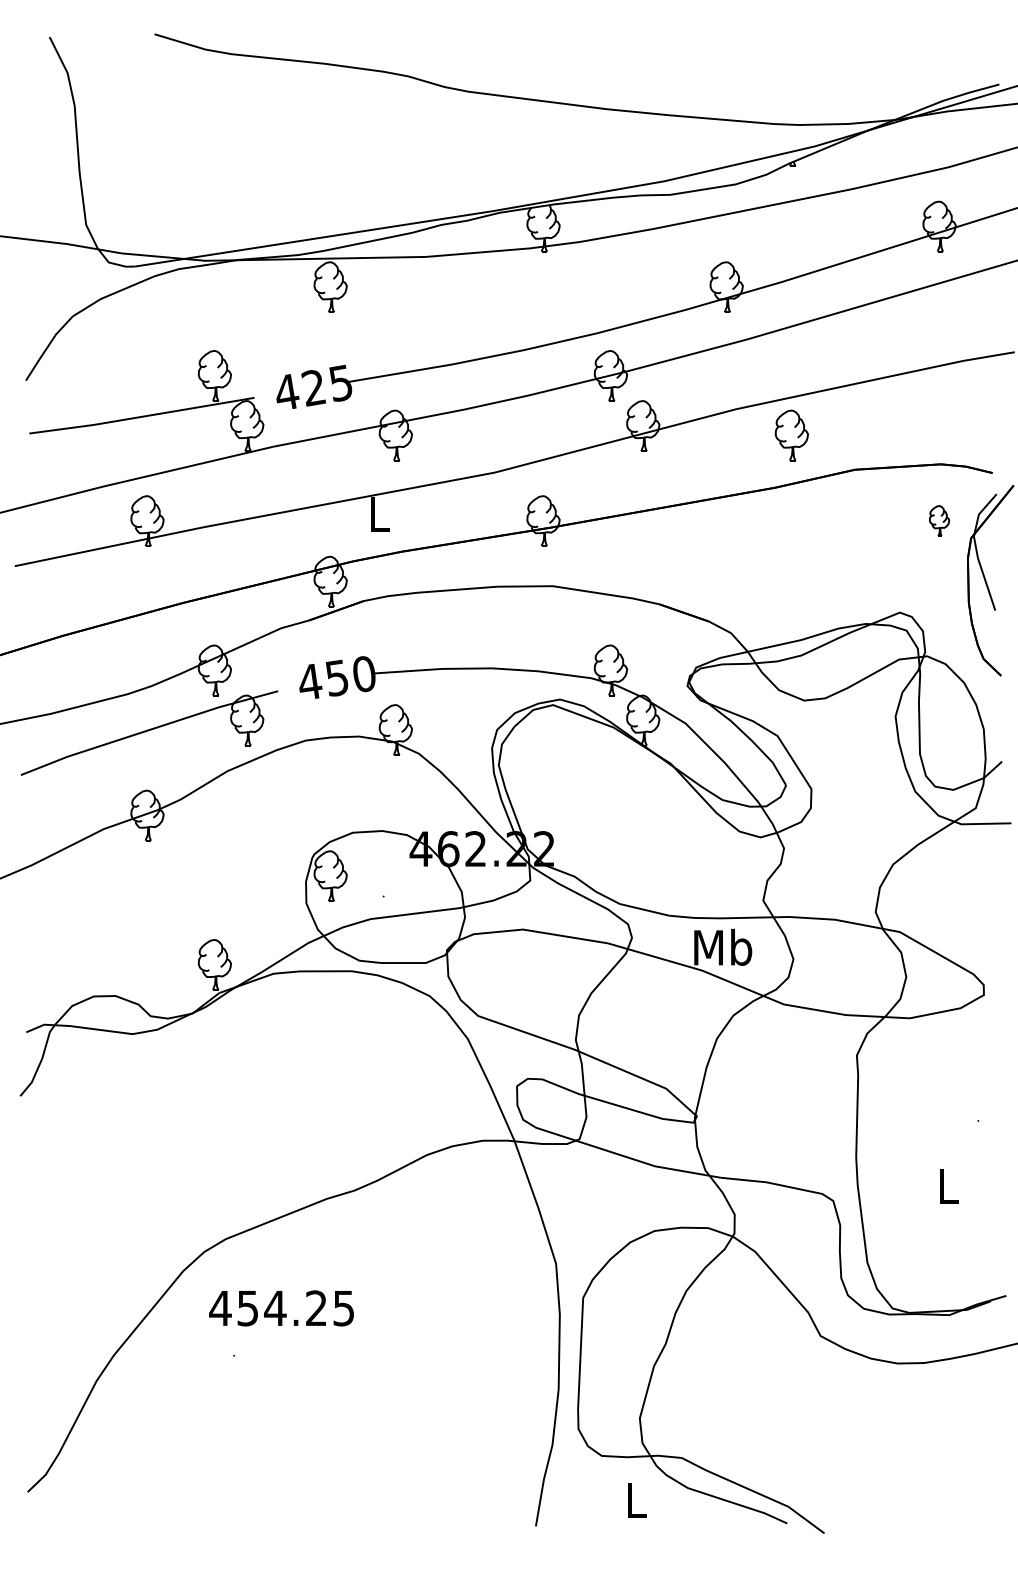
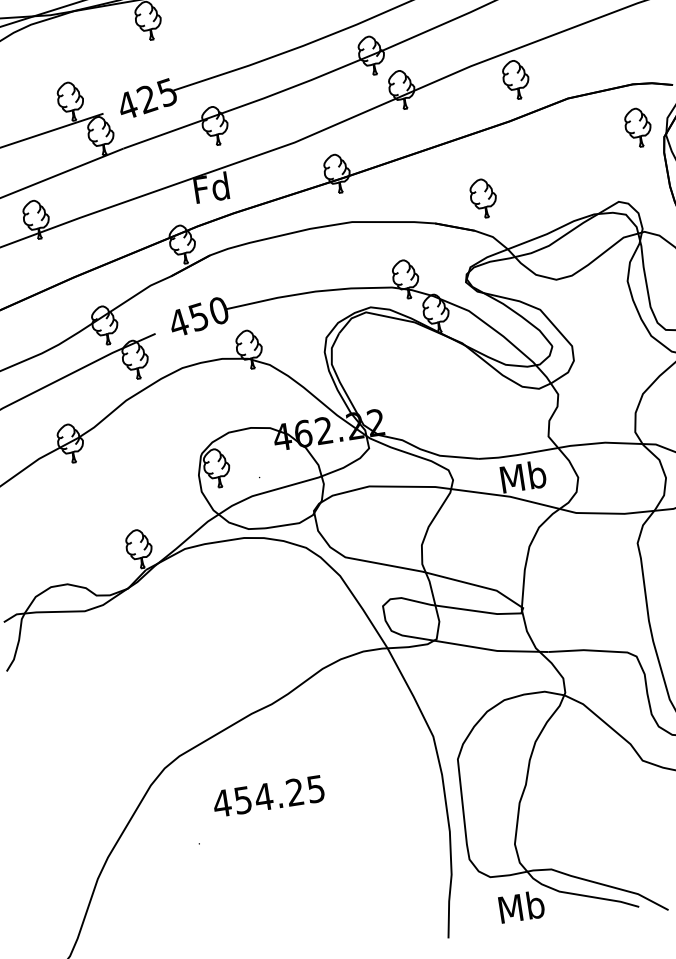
text: (378, 514) -> (211, 187), L -> Fd
part: (939, 520) -> (638, 127), size x1.67
part: (726, 581) -> (483, 198), added
text: (281, 1308) -> (268, 796), moved
text: (636, 1499) -> (521, 906), L -> Mb

